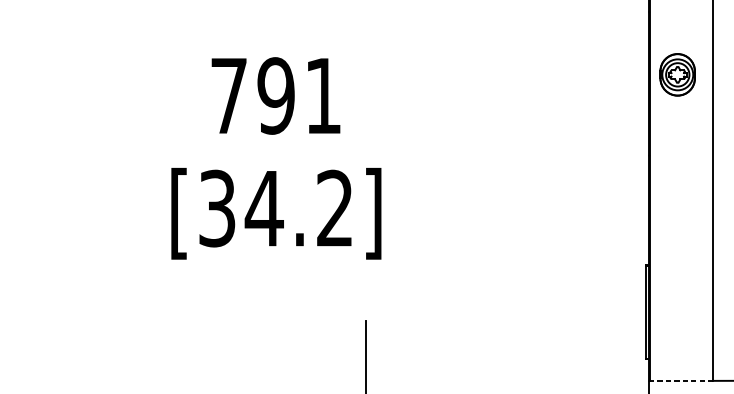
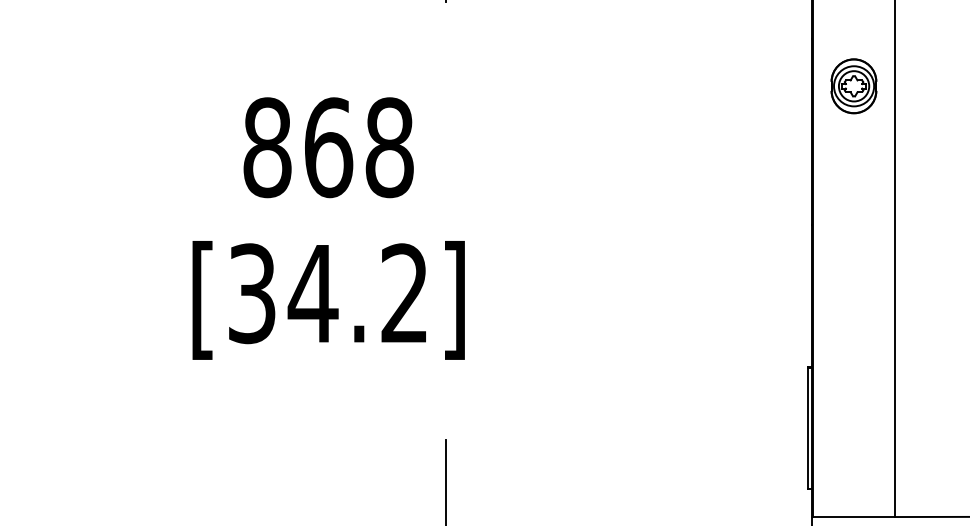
part: (677, 75) -> (853, 86), moved
text: (276, 95) -> (328, 147), 791 -> 868
line: (681, 381) -> (853, 517), dashed -> solid

